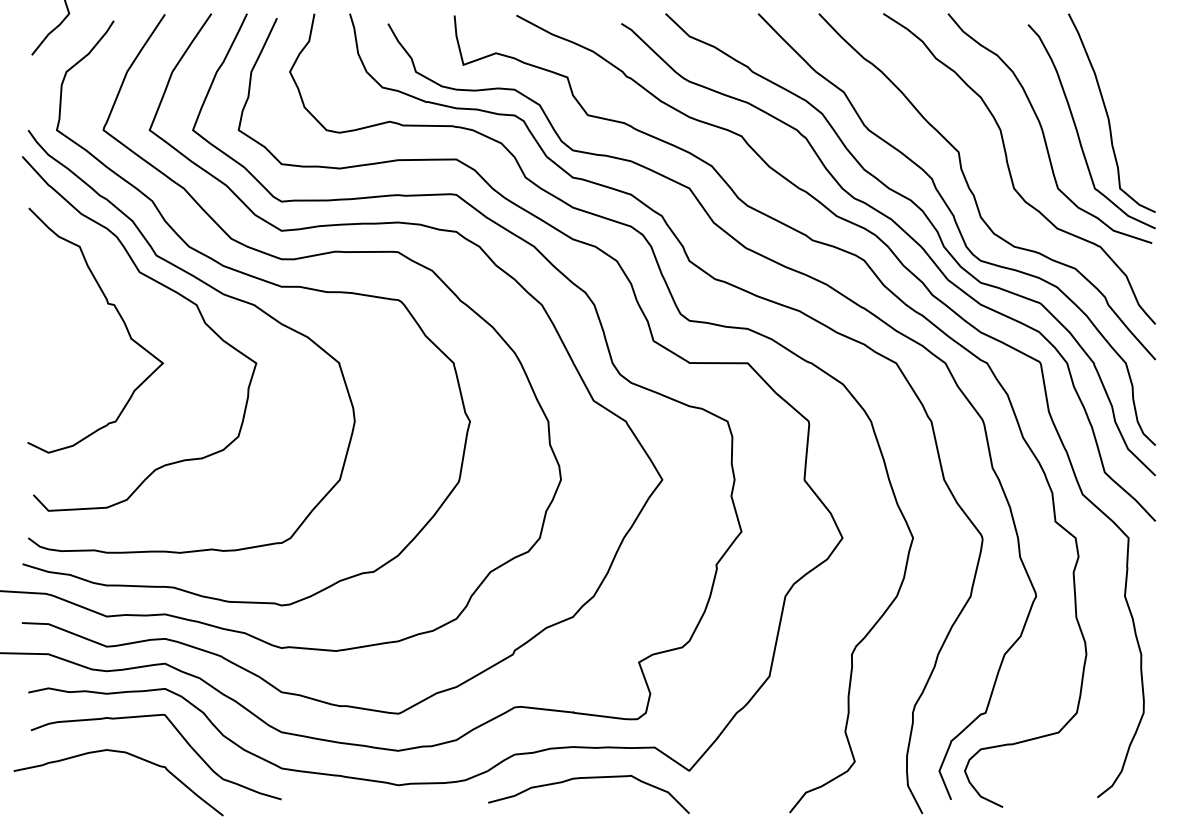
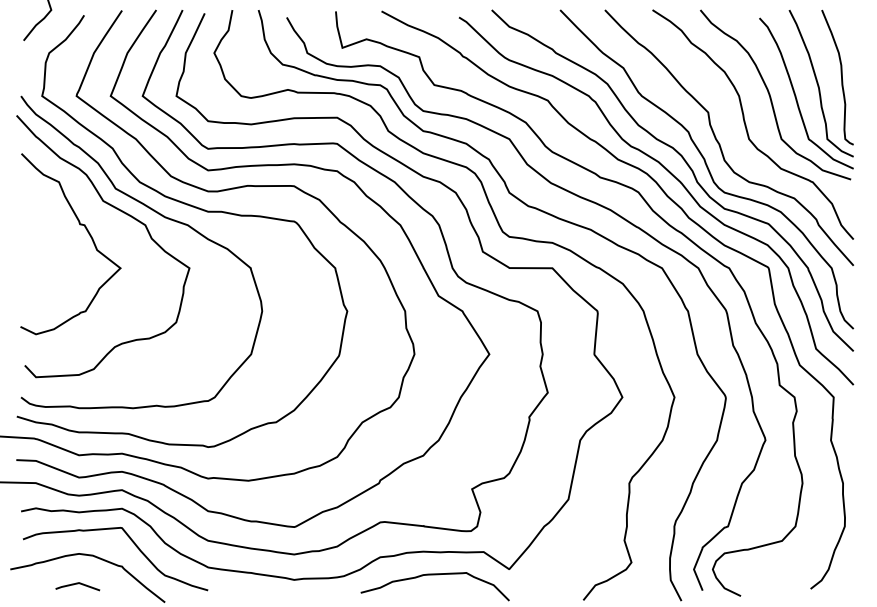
curve: (1139, 104) -> (841, 77), added
line: (104, 791) -> (77, 584), added

